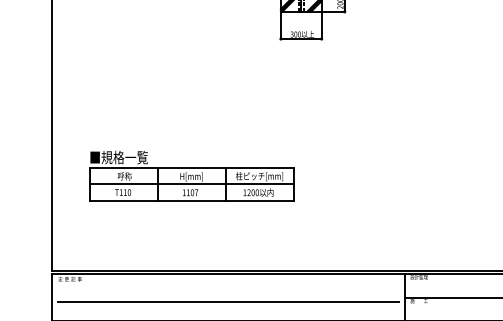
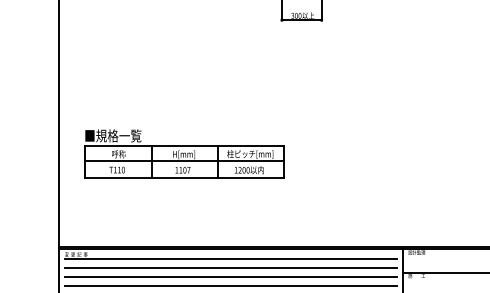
part: (191, 175) -> (183, 153), moved
line: (228, 283) -> (230, 258), added
line: (228, 292) -> (230, 267), added
line: (228, 311) -> (230, 286), added

